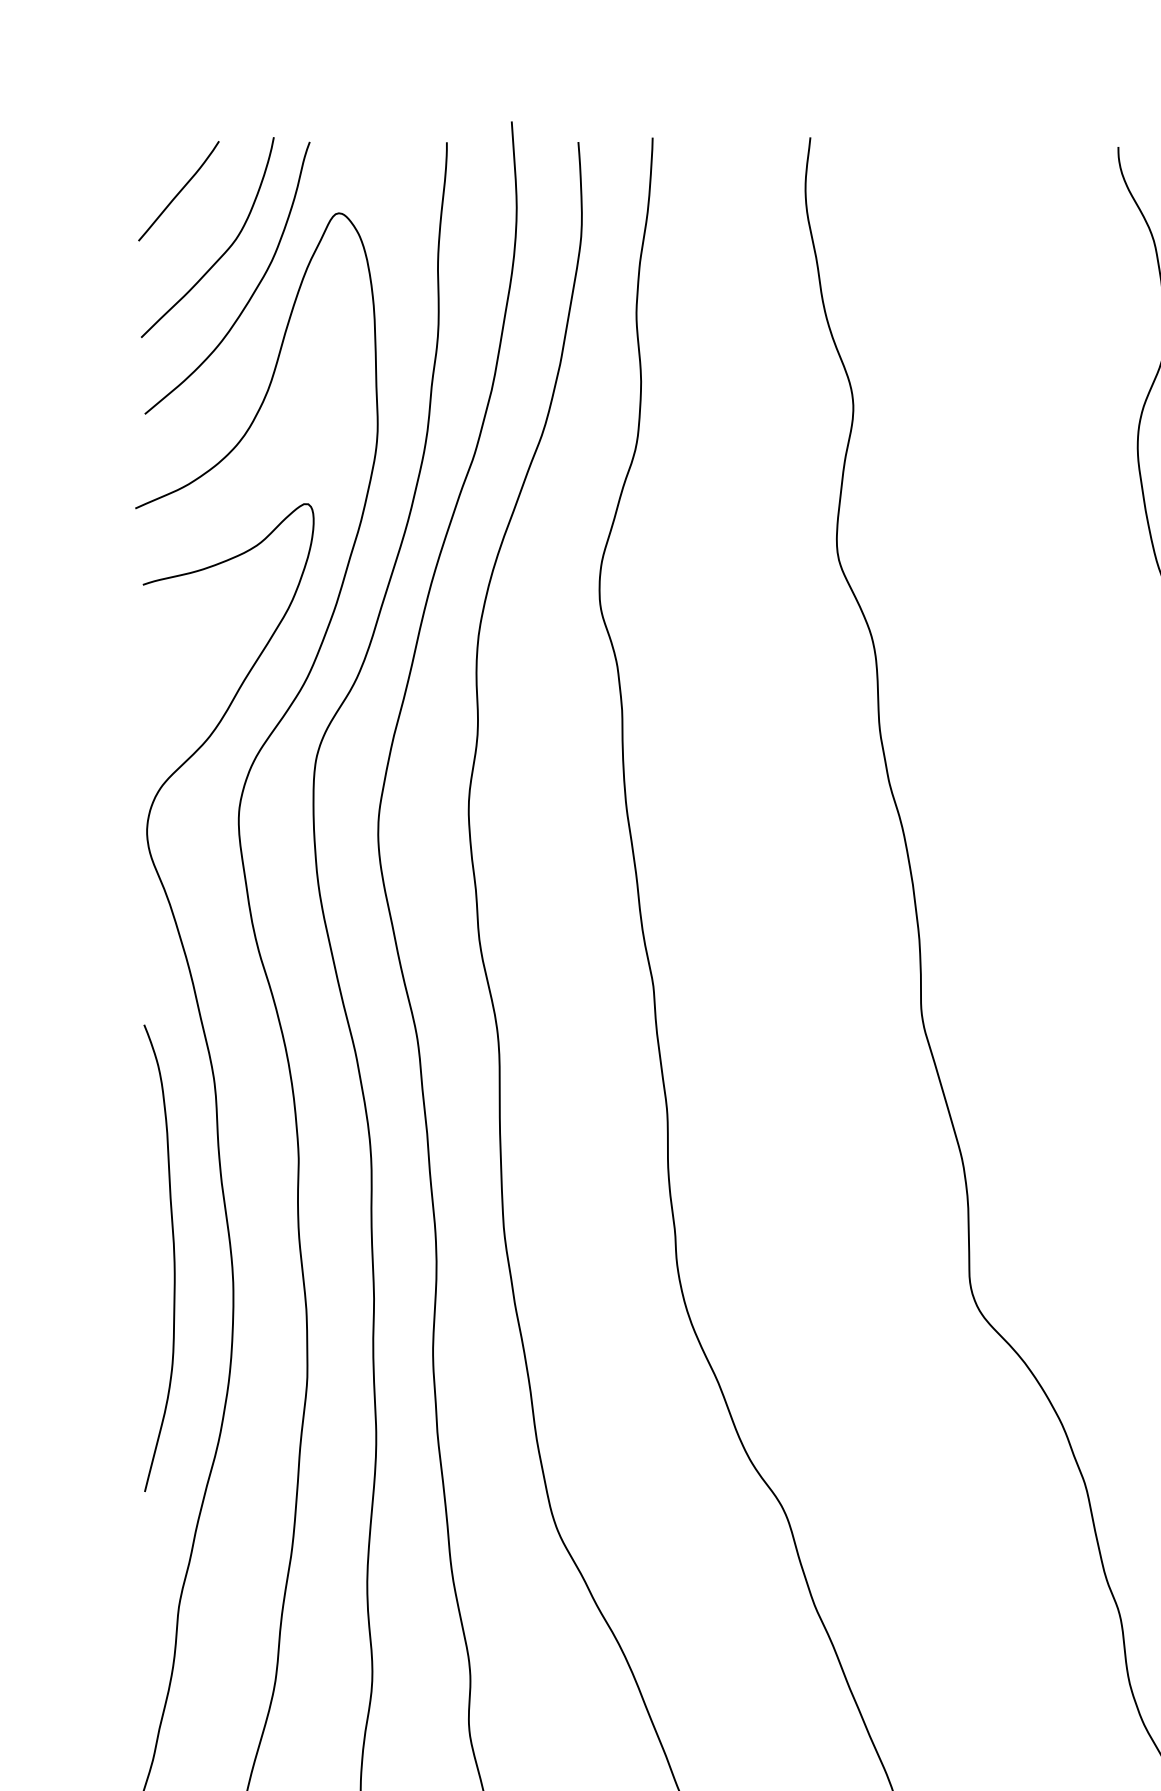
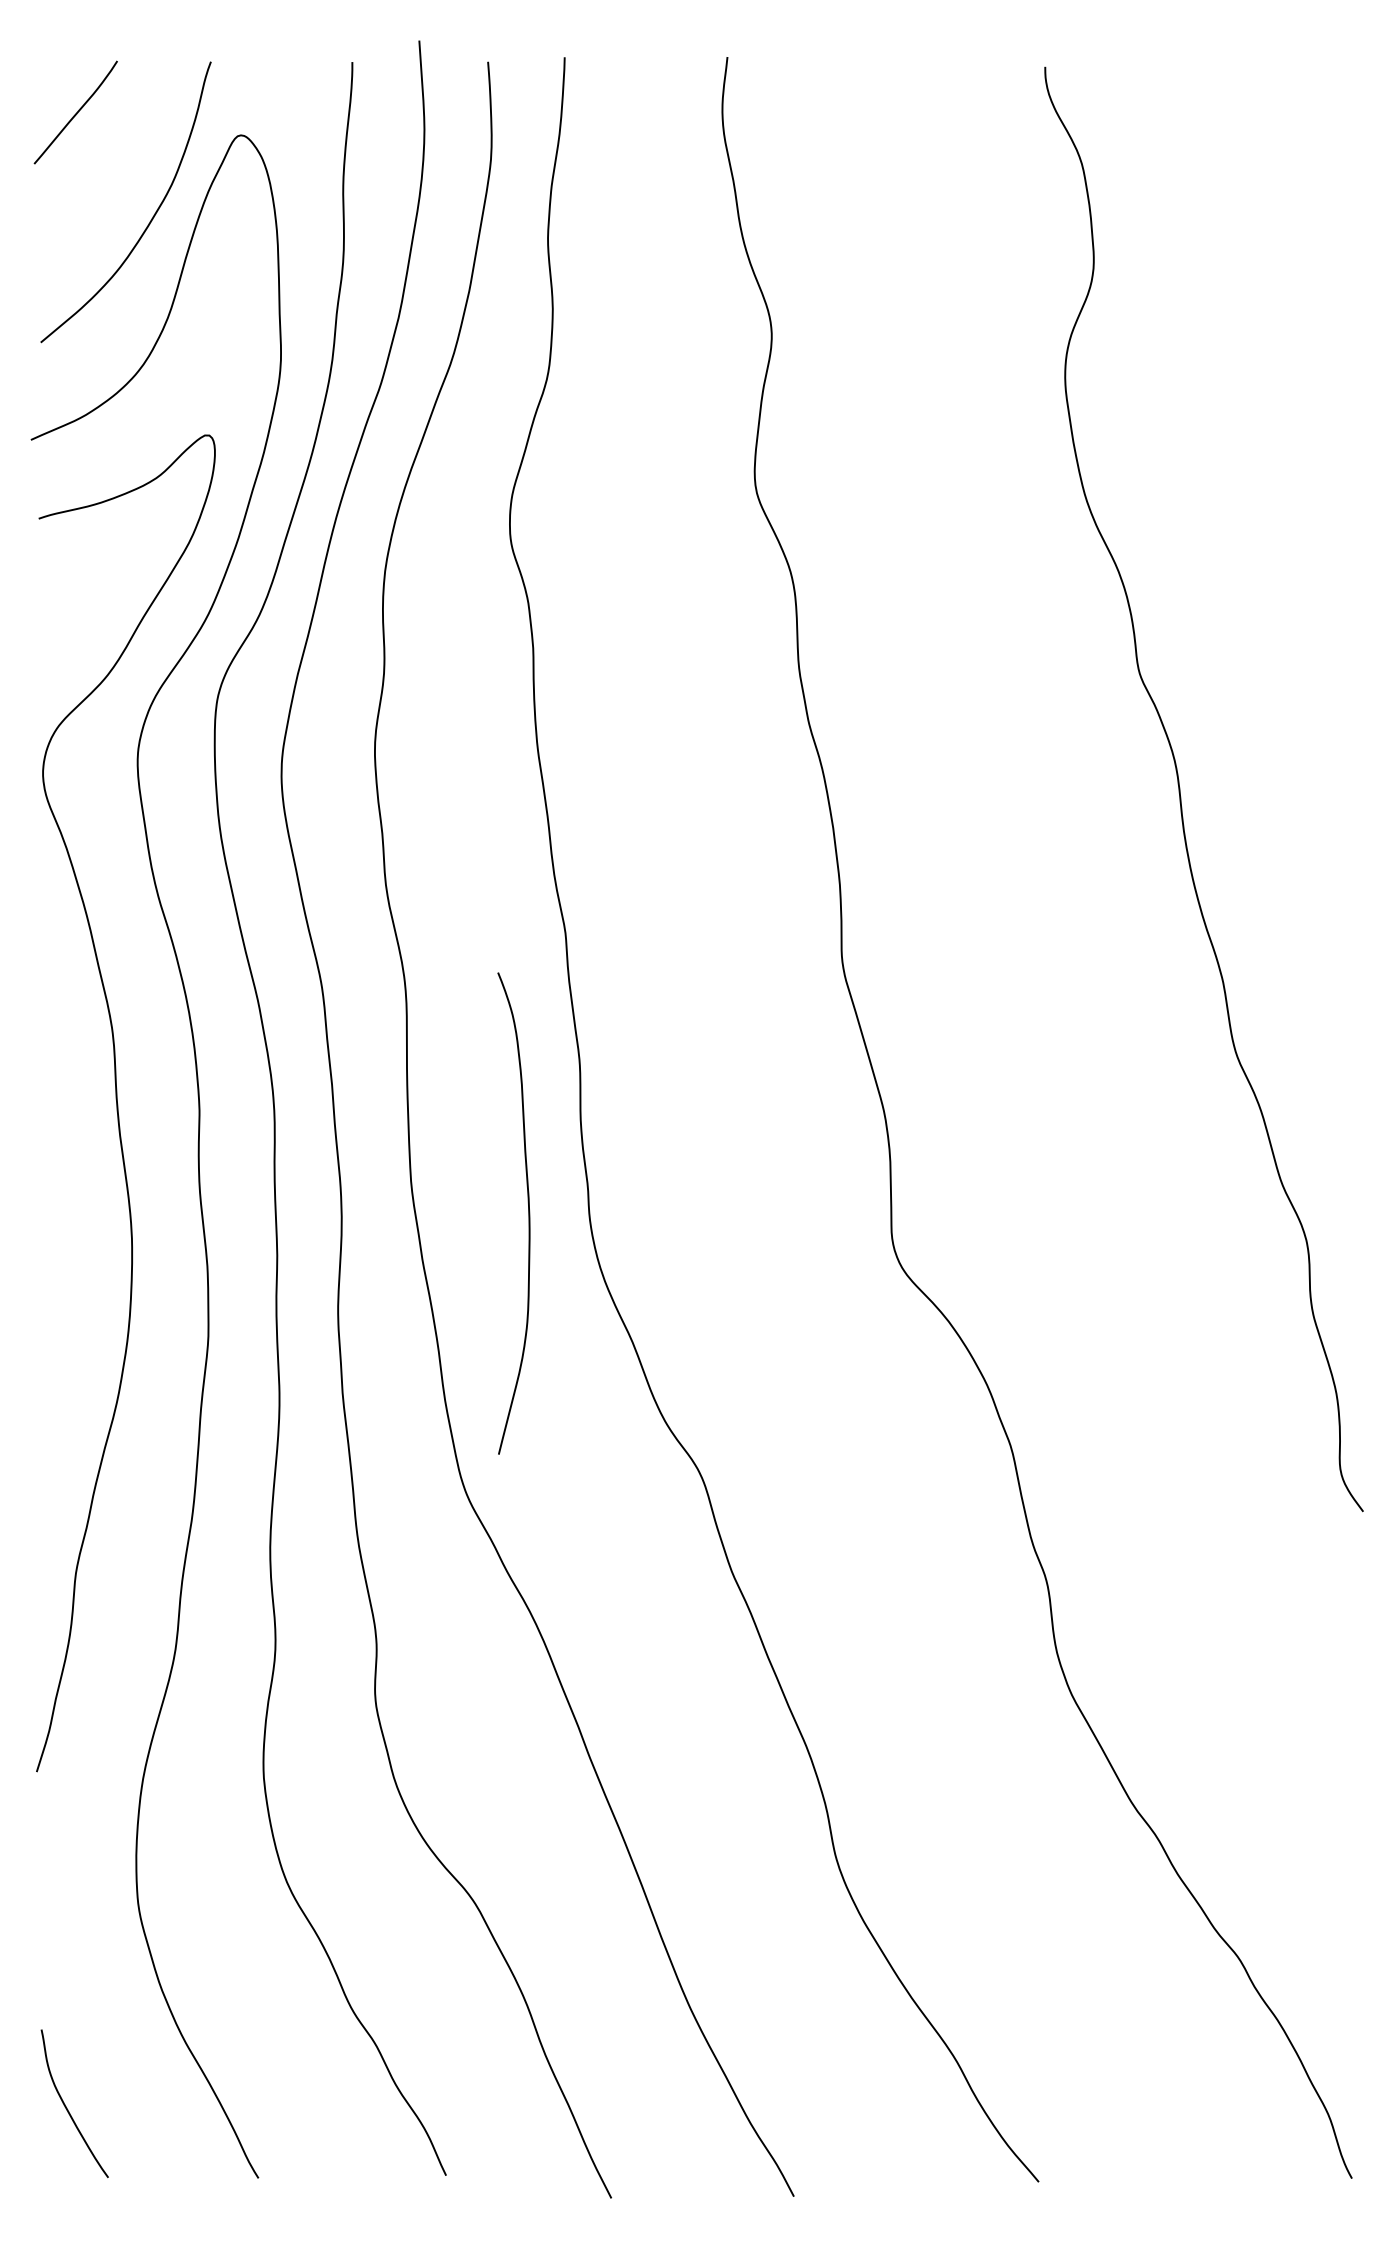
curve: (223, 253) -> (121, 176), removed
curve: (173, 1258) -> (528, 1213), moved

